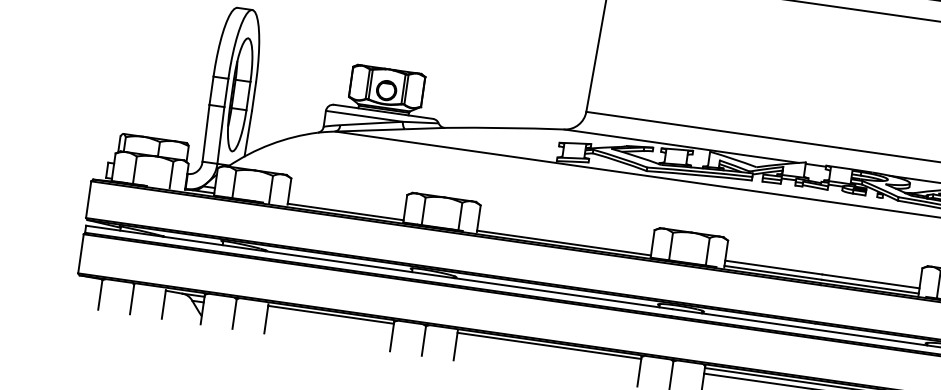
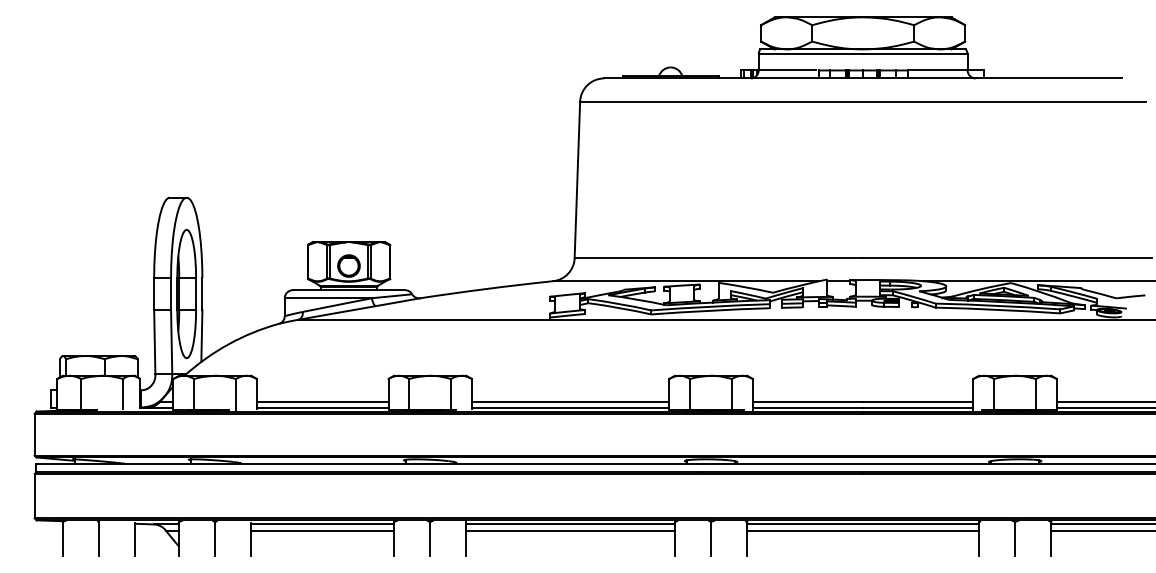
line: (346, 206) -> (322, 401), added
line: (564, 237) -> (570, 401), added
line: (330, 320) -> (322, 530), added
line: (548, 351) -> (570, 530), added

